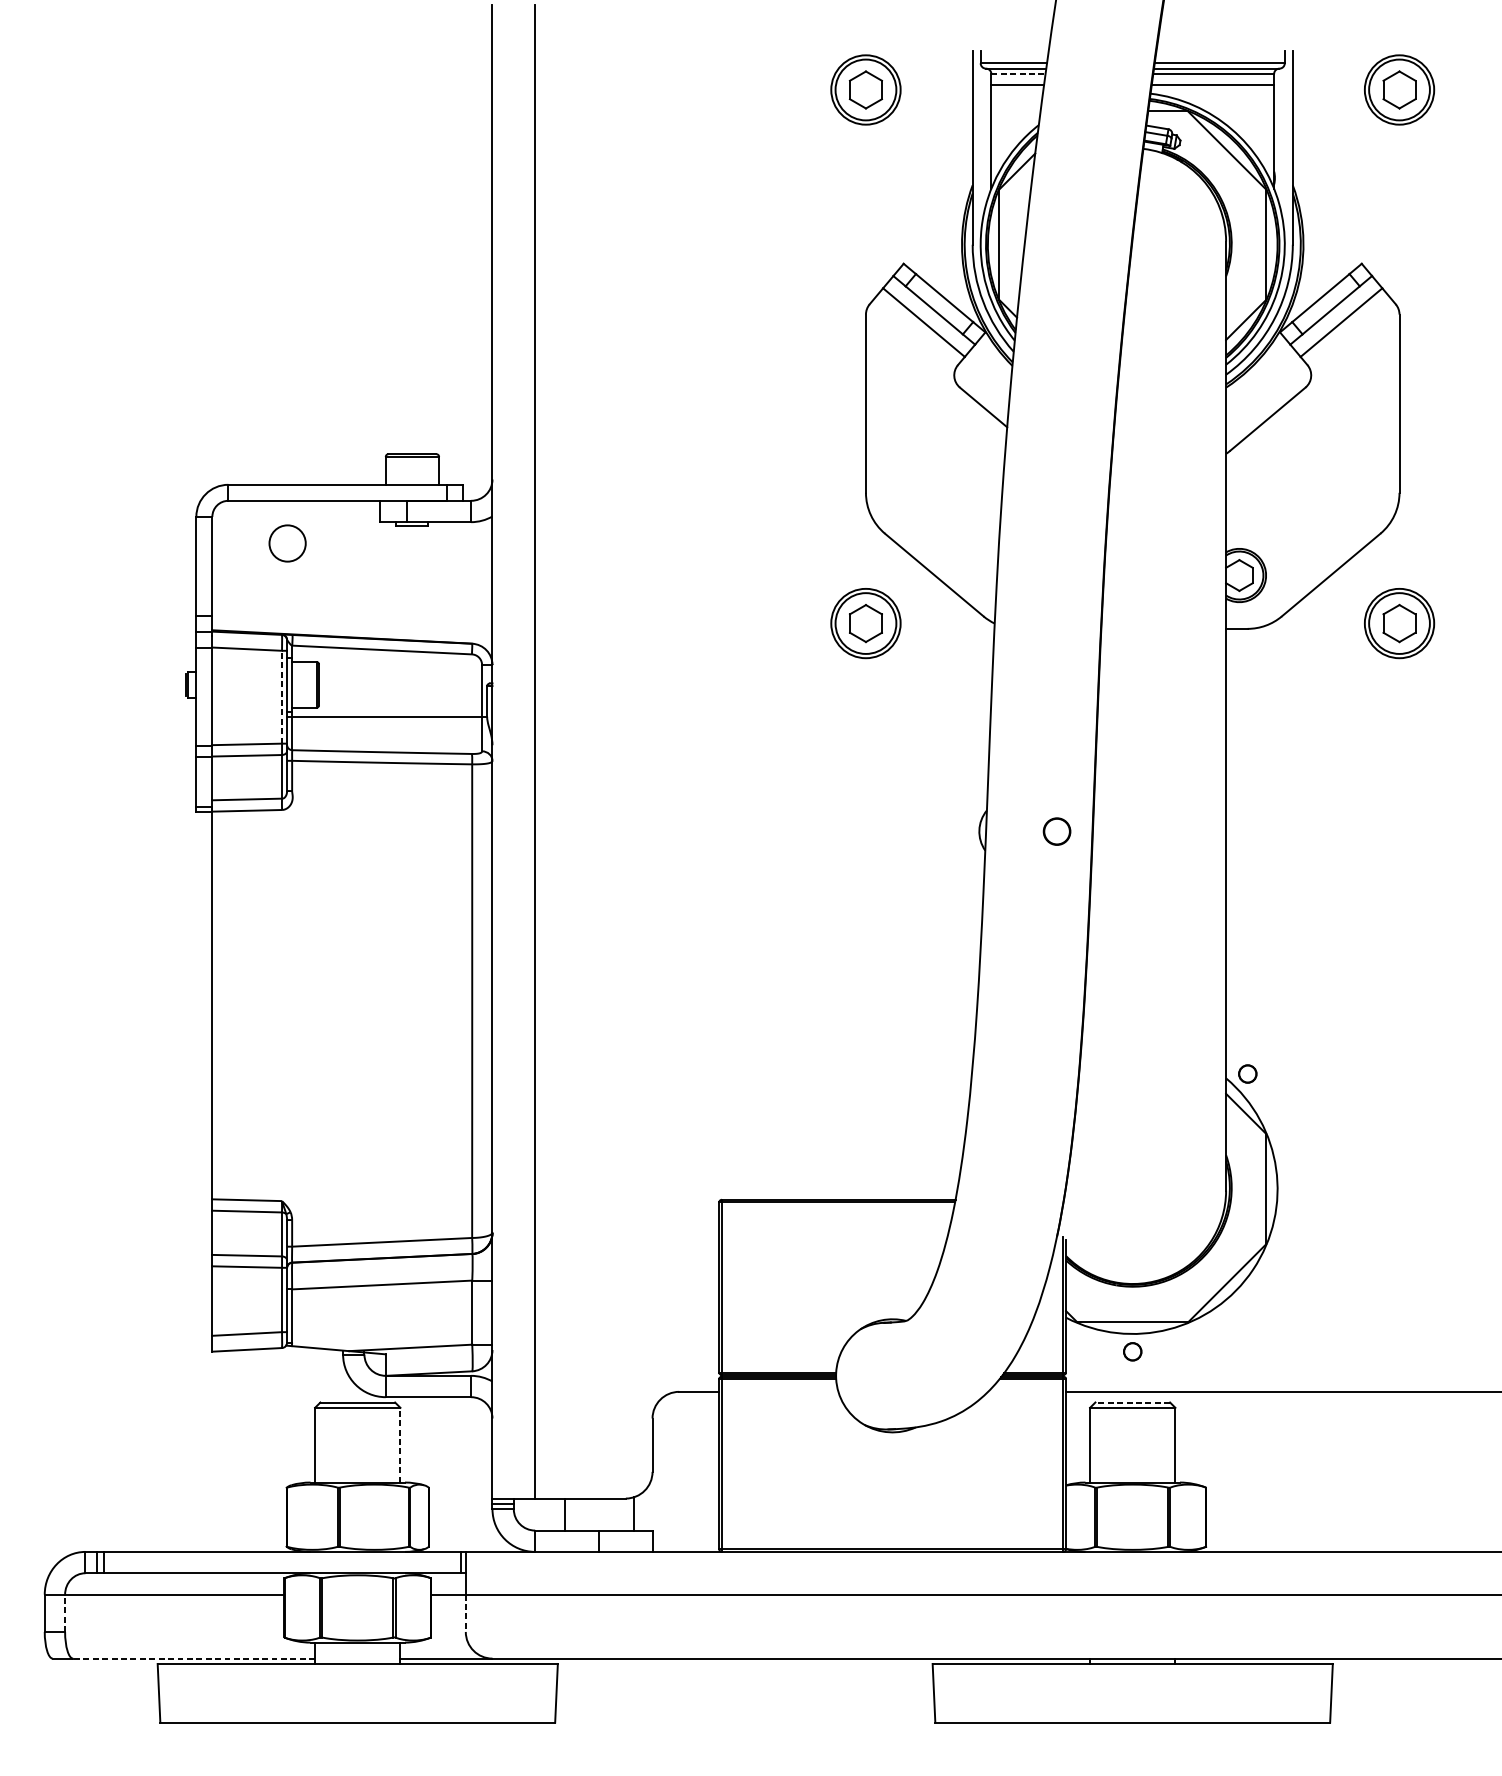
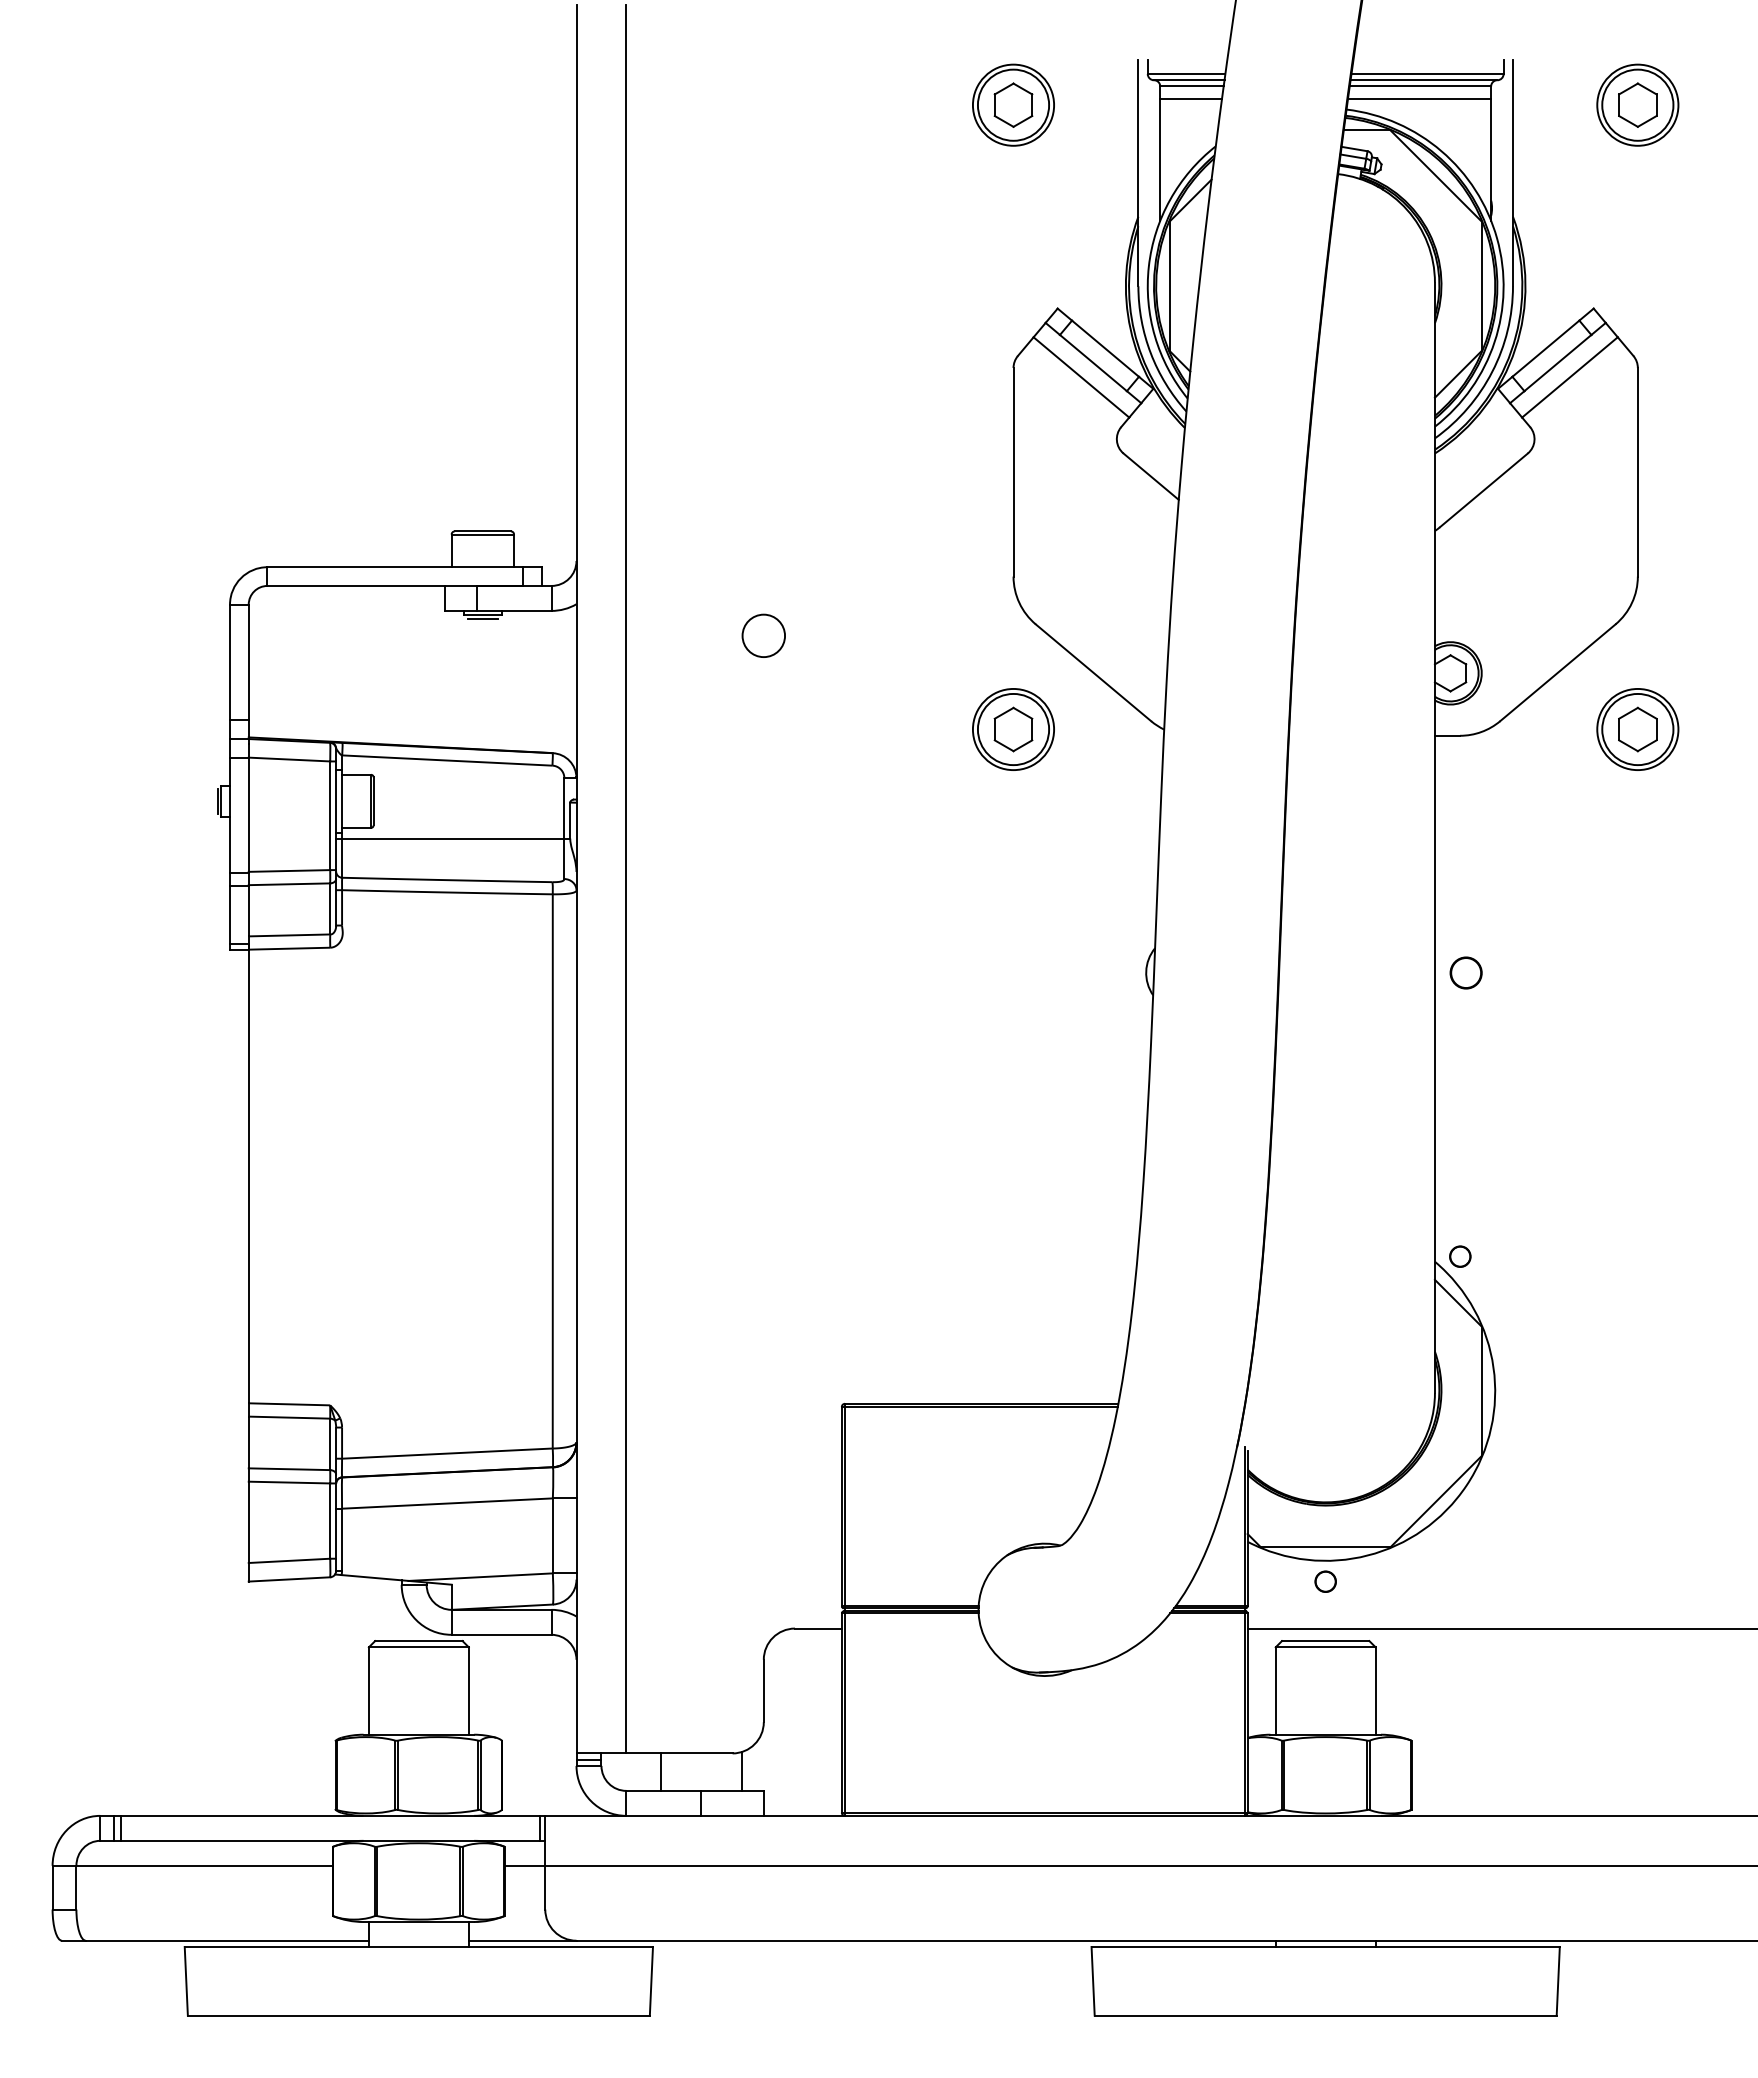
line: (1018, 73) -> (1191, 86), dashed -> solid
line: (412, 528) -> (482, 618), added
circle: (287, 543) -> (763, 635), moved
line: (282, 696) -> (330, 815), dashed -> solid
circle: (1056, 831) -> (1465, 972), moved
line: (1132, 1402) -> (1325, 1641), dashed -> solid
line: (400, 1445) -> (468, 1691), dashed -> solid
line: (65, 1613) -> (76, 1887), dashed -> solid
line: (465, 1613) -> (545, 1887), dashed -> solid
line: (194, 1658) -> (227, 1940), dashed -> solid

